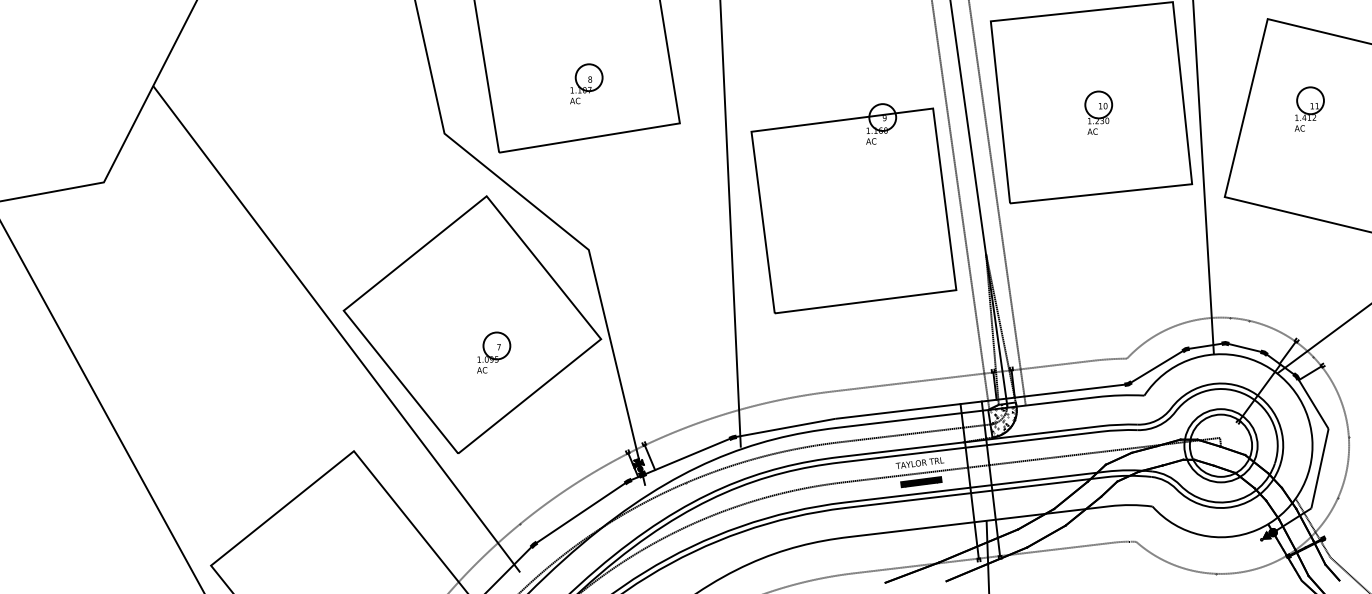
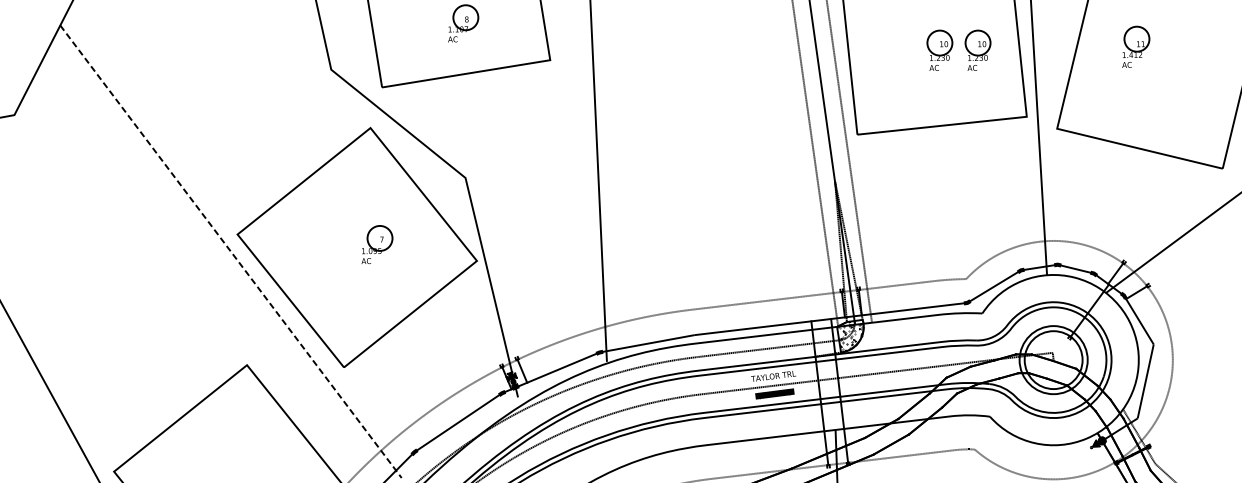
part: (1139, 112) -> (977, 50), added
part: (853, 208) -> (711, 139), removed
line: (336, 329) -> (230, 251), solid -> dashed
part: (494, 352) -> (377, 244), moved

